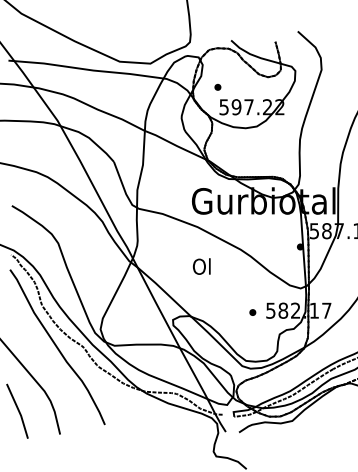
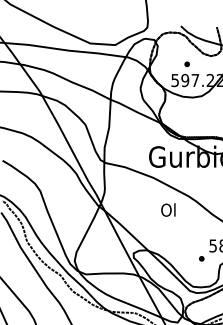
part: (217, 87) -> (186, 64), moved
text: (201, 266) -> (168, 209), moved
part: (252, 312) -> (201, 258), moved

